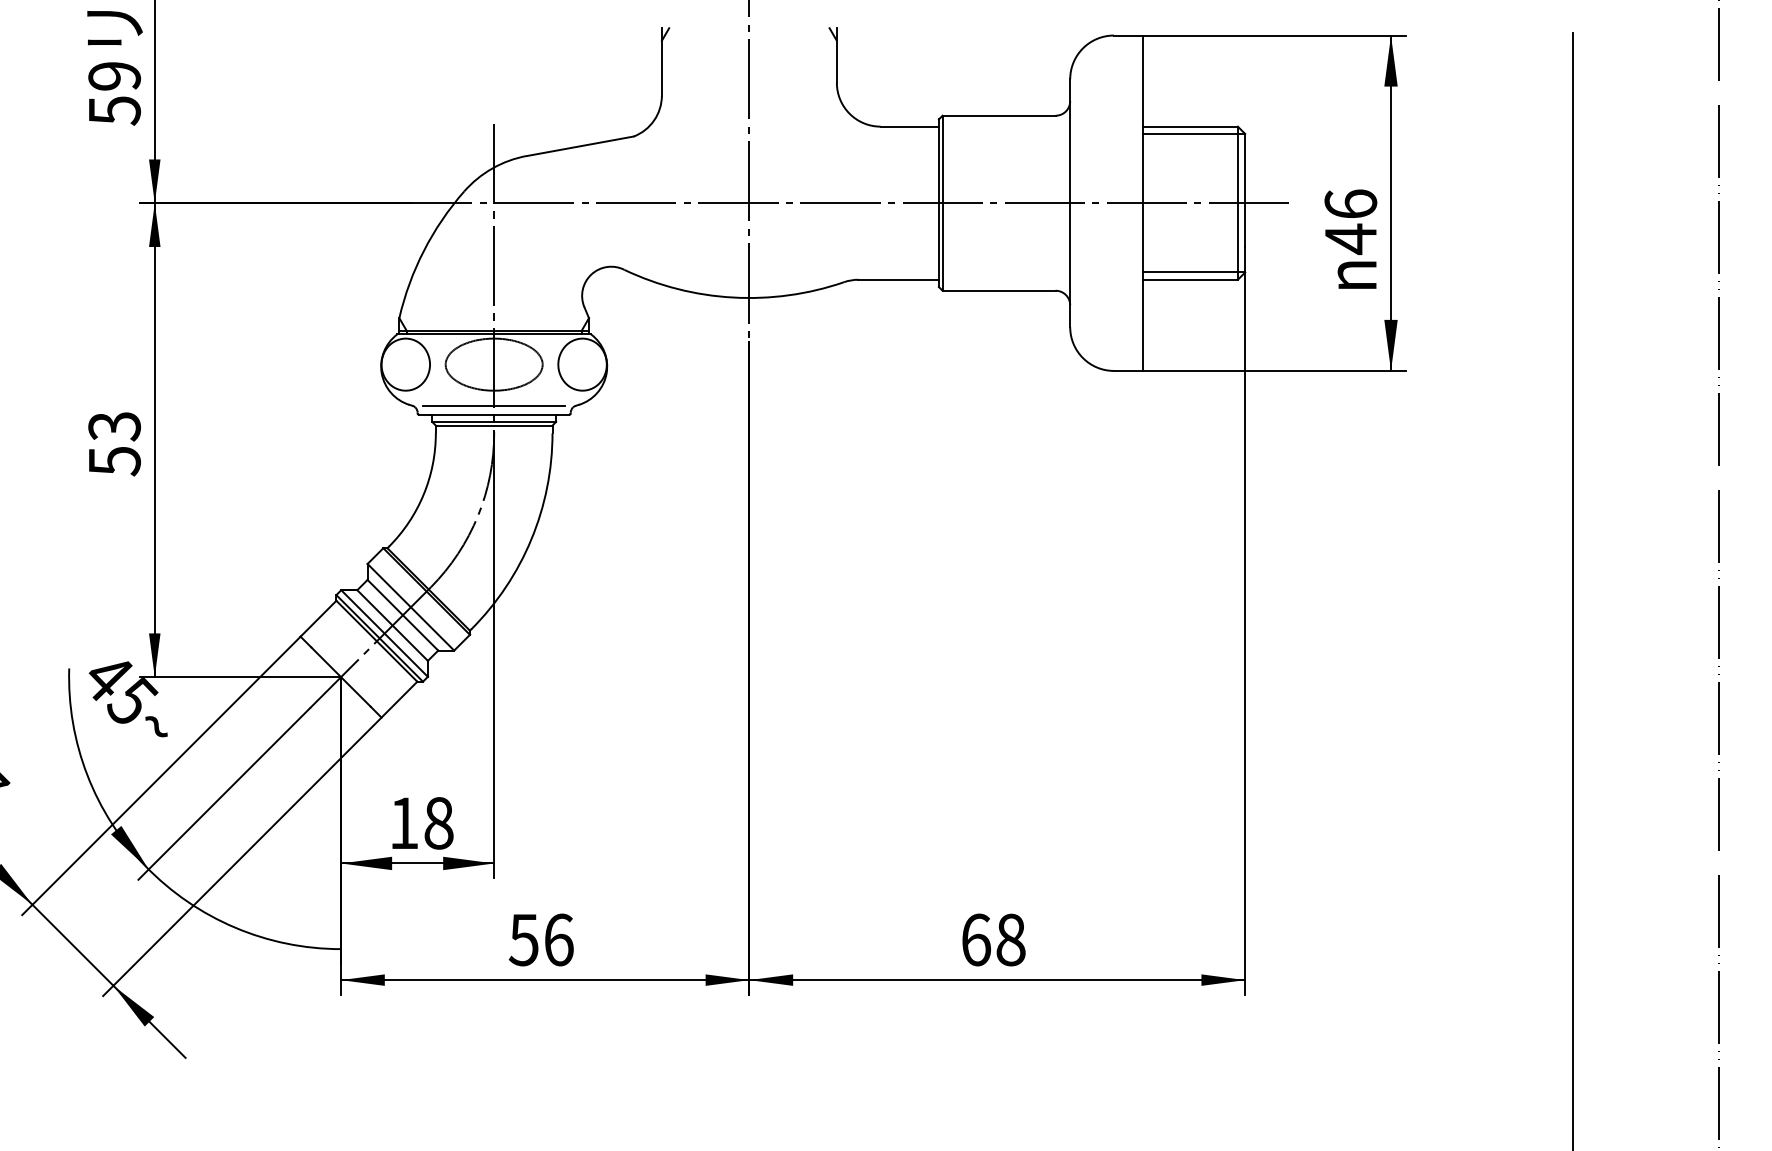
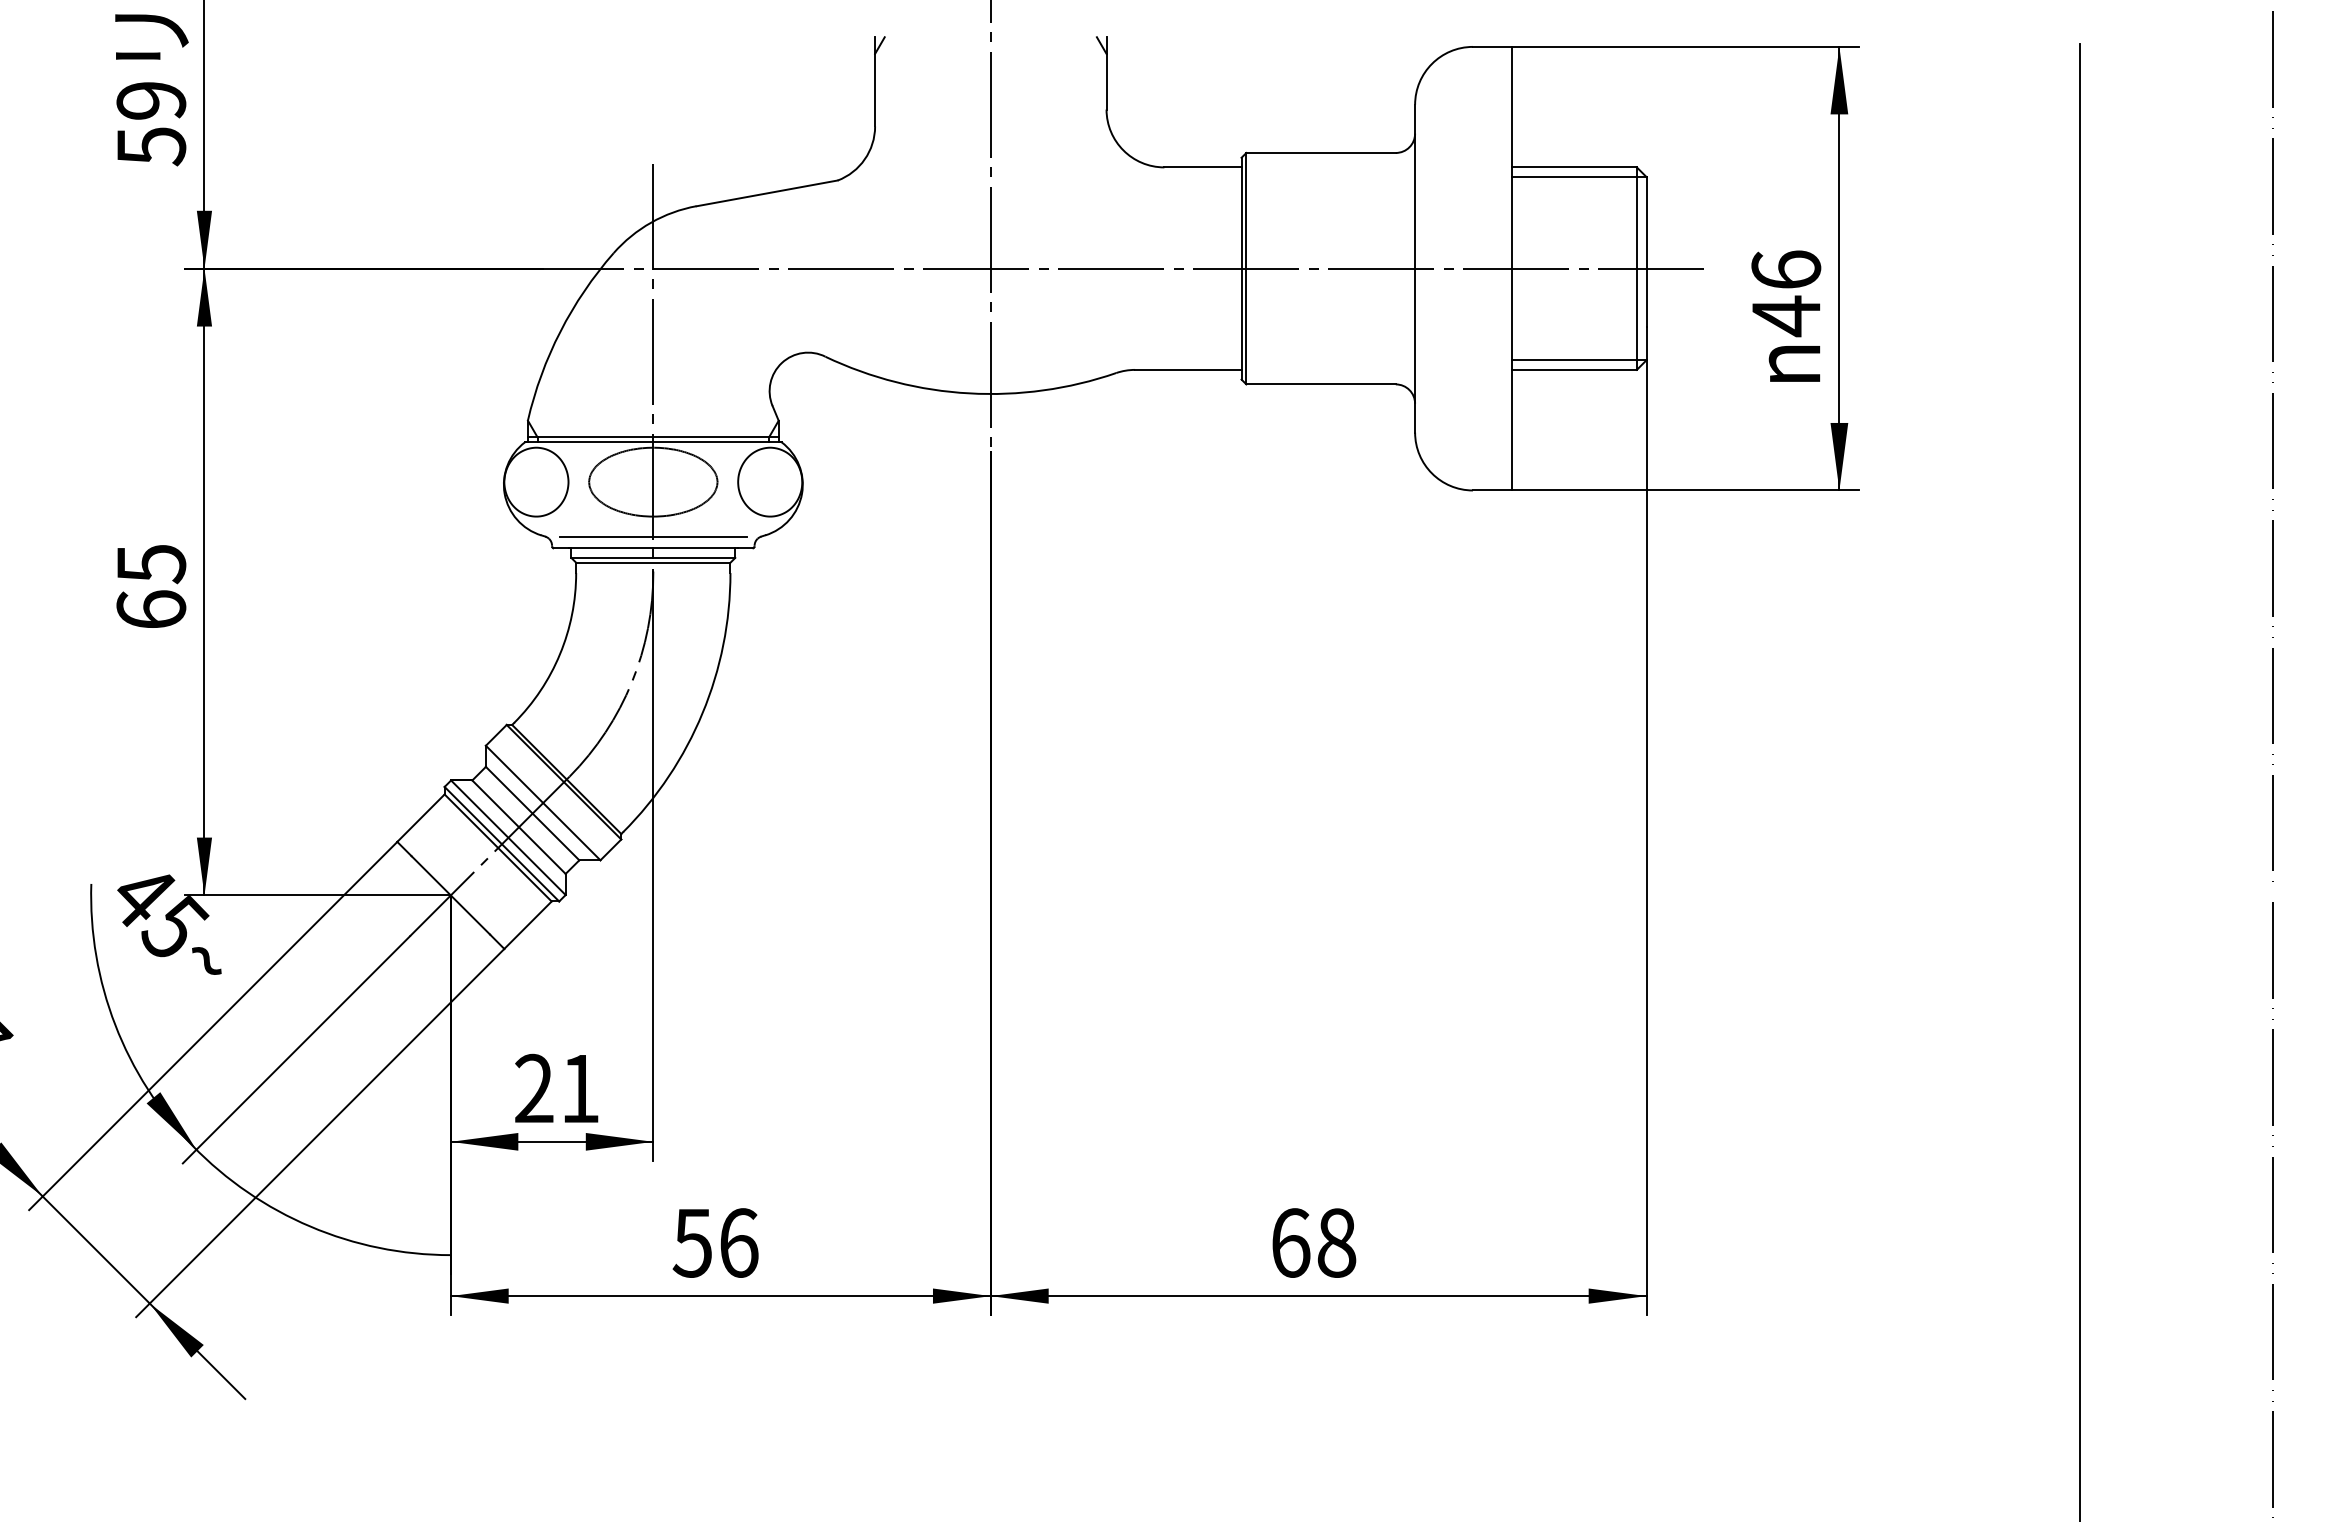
text: (114, 444) -> (151, 587), 53 -> 65
text: (421, 823) -> (557, 1088), 18 -> 21

